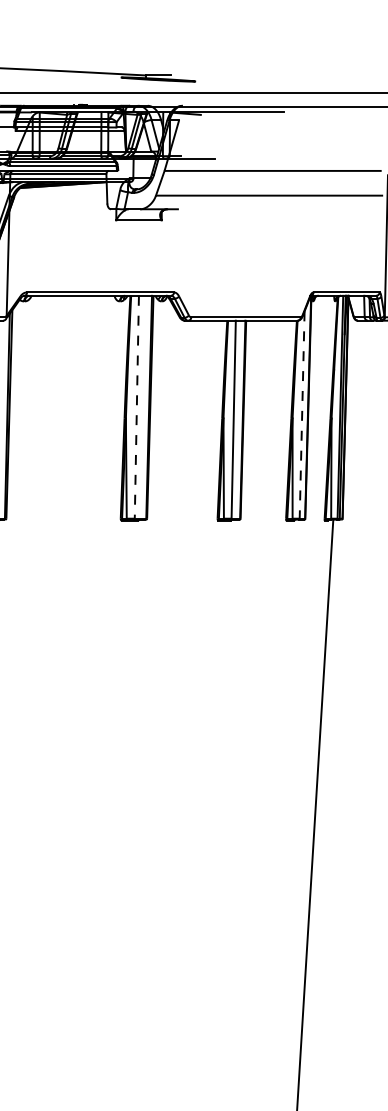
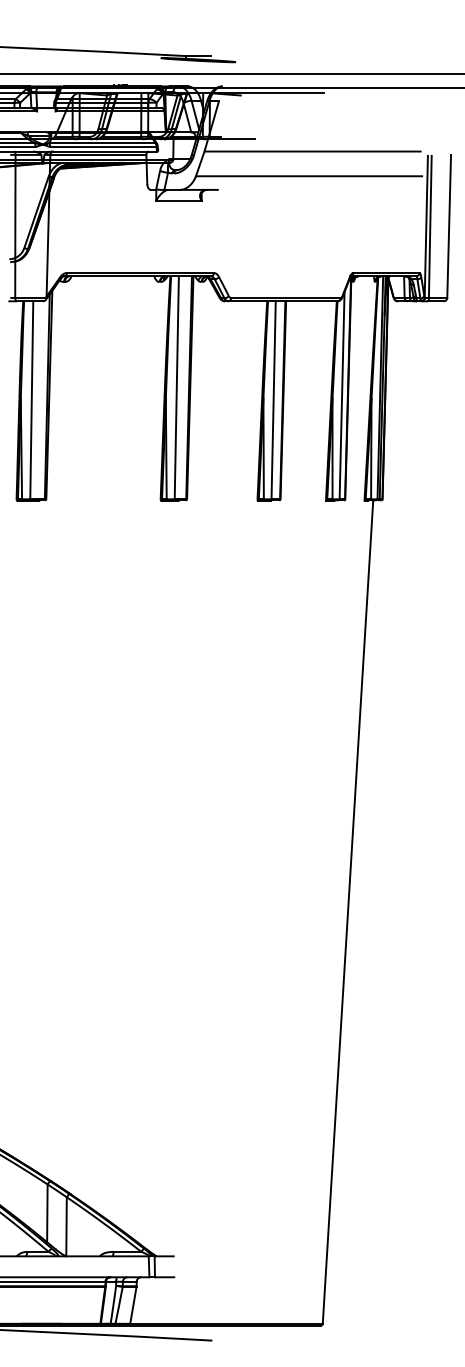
line: (136, 407) -> (176, 388), dashed -> solid
line: (302, 414) -> (342, 395), dashed -> solid

